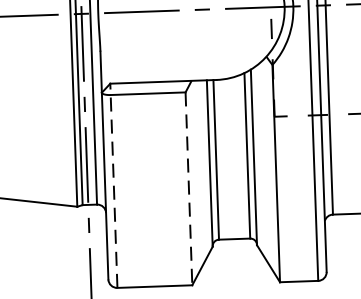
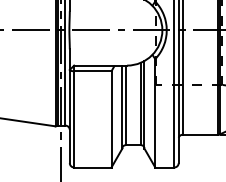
line: (114, 185) -> (74, 116), dashed -> solid
line: (188, 189) -> (111, 119), dashed -> solid

